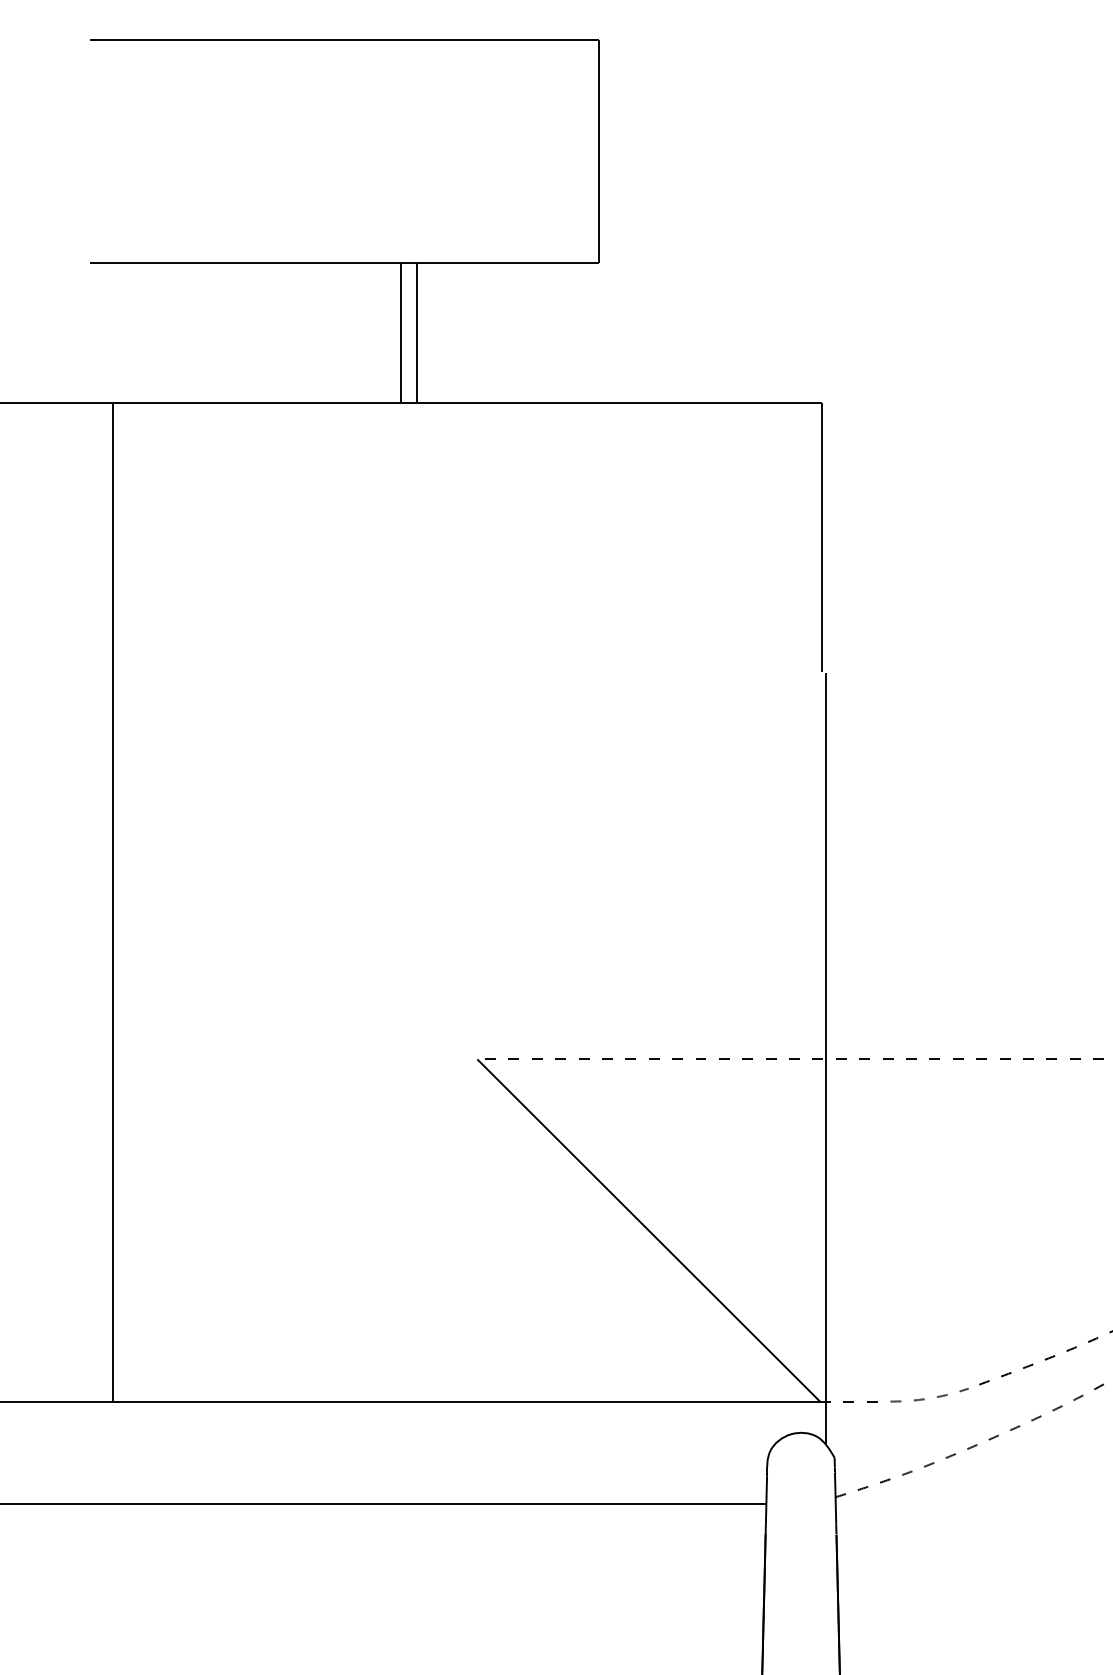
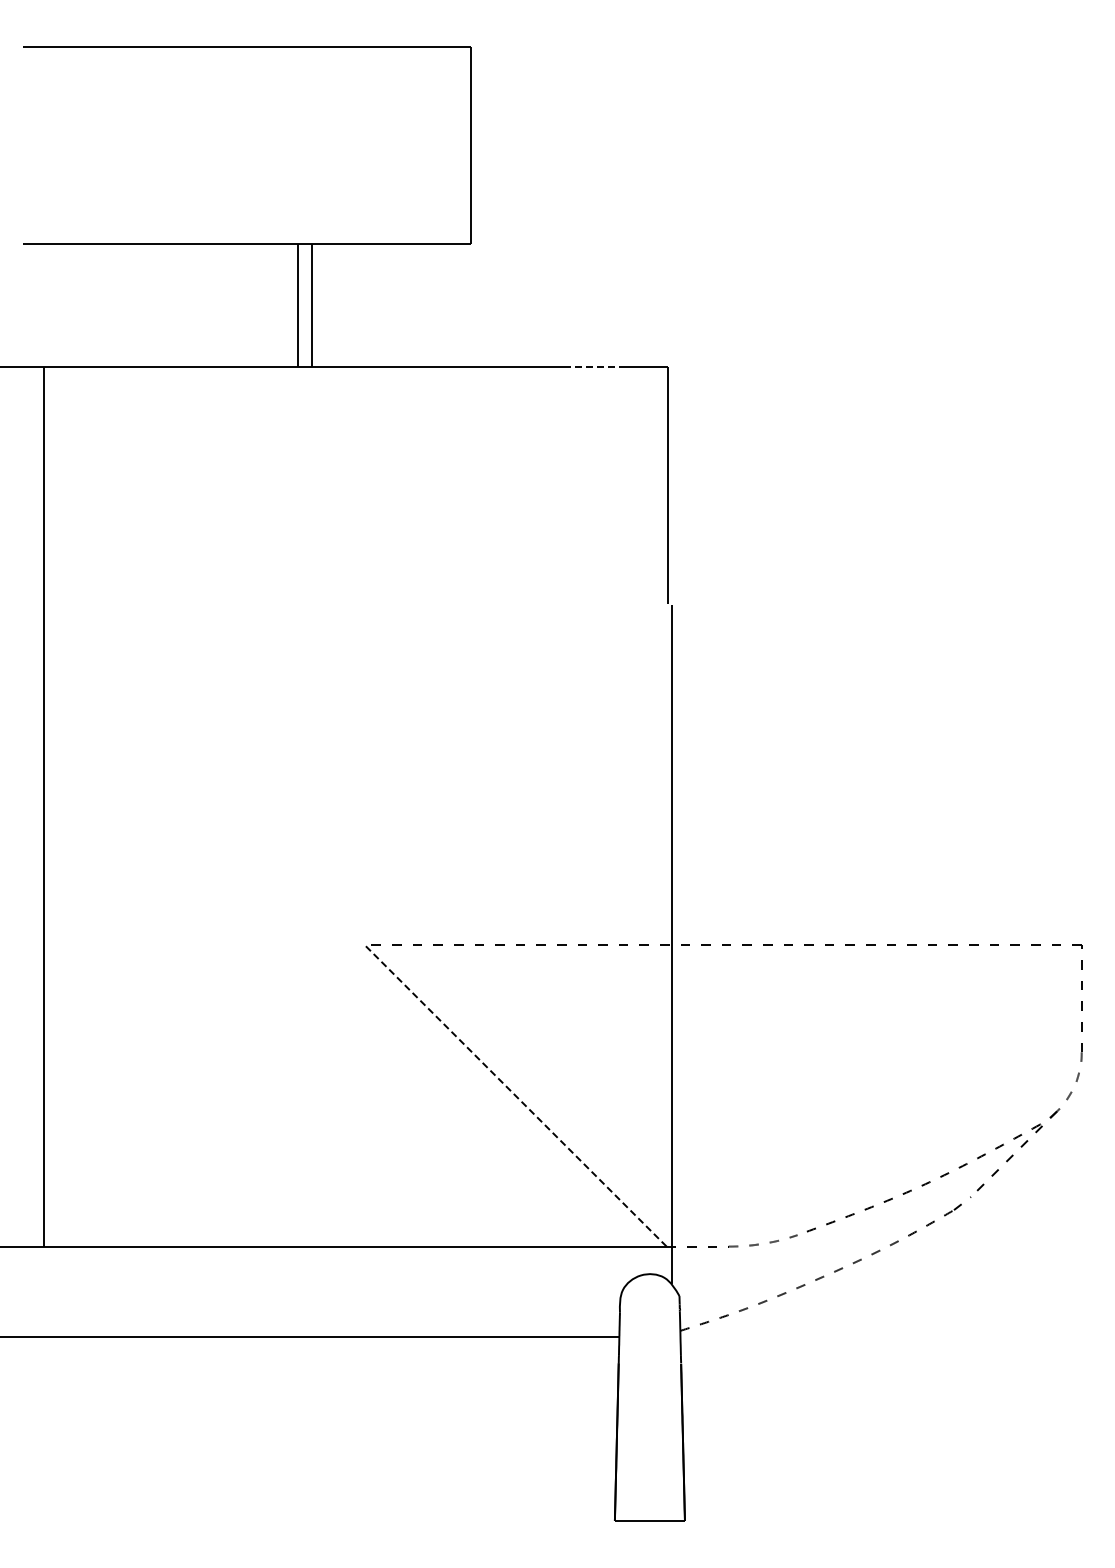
line: (741, 402) -> (597, 366), solid -> dashed
line: (648, 1230) -> (515, 1095), solid -> dashed

